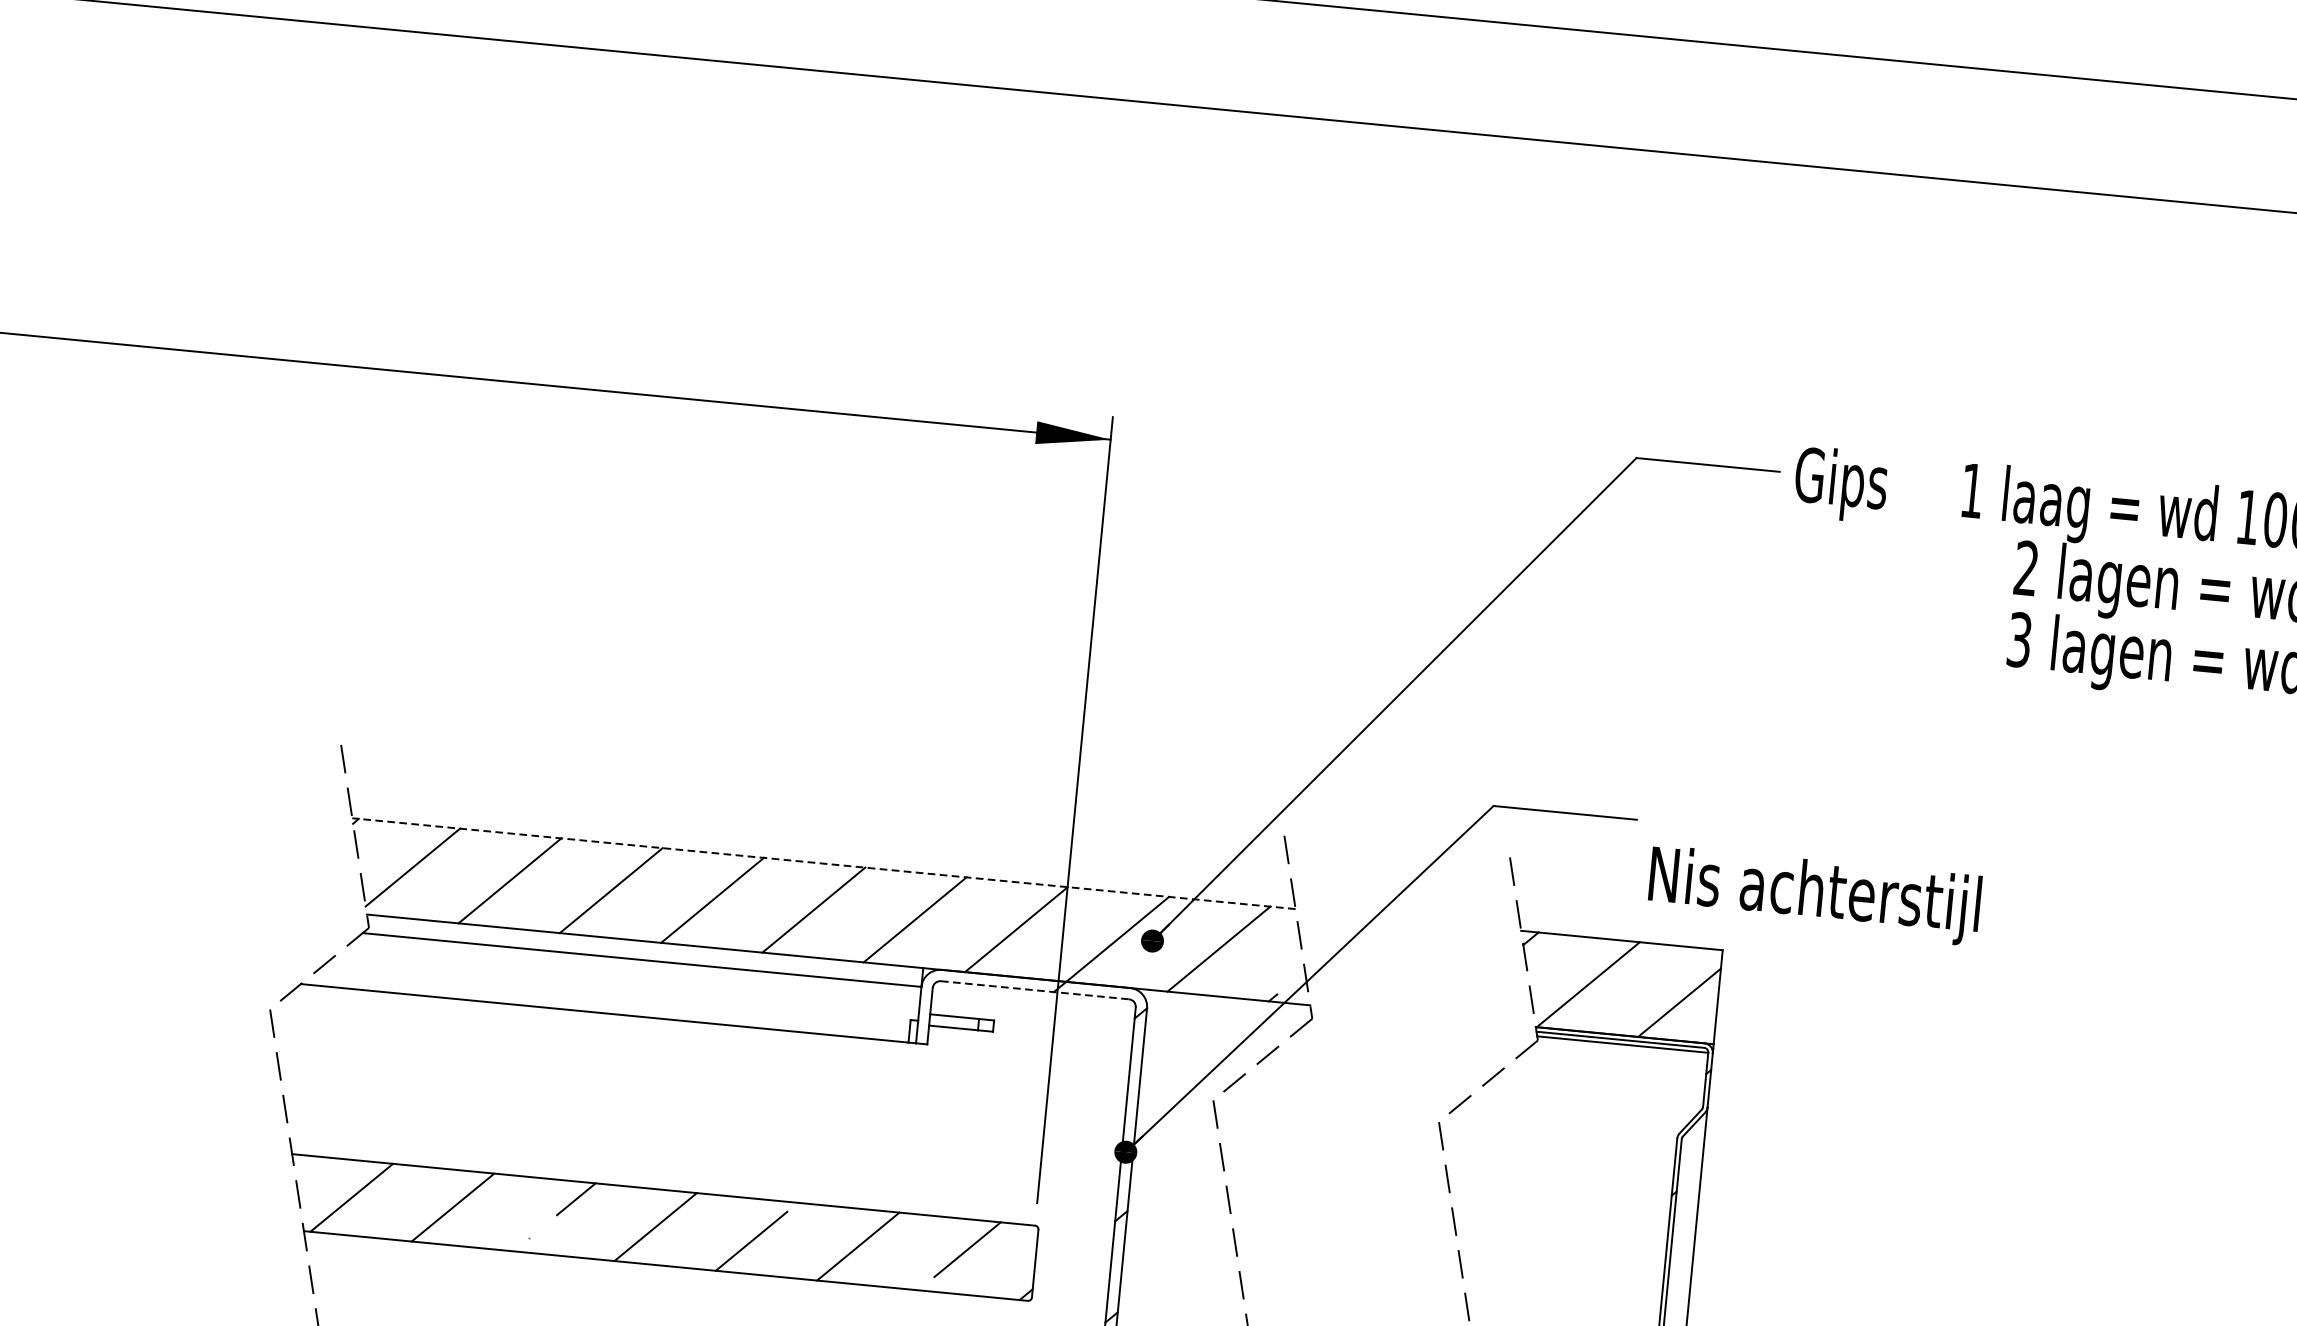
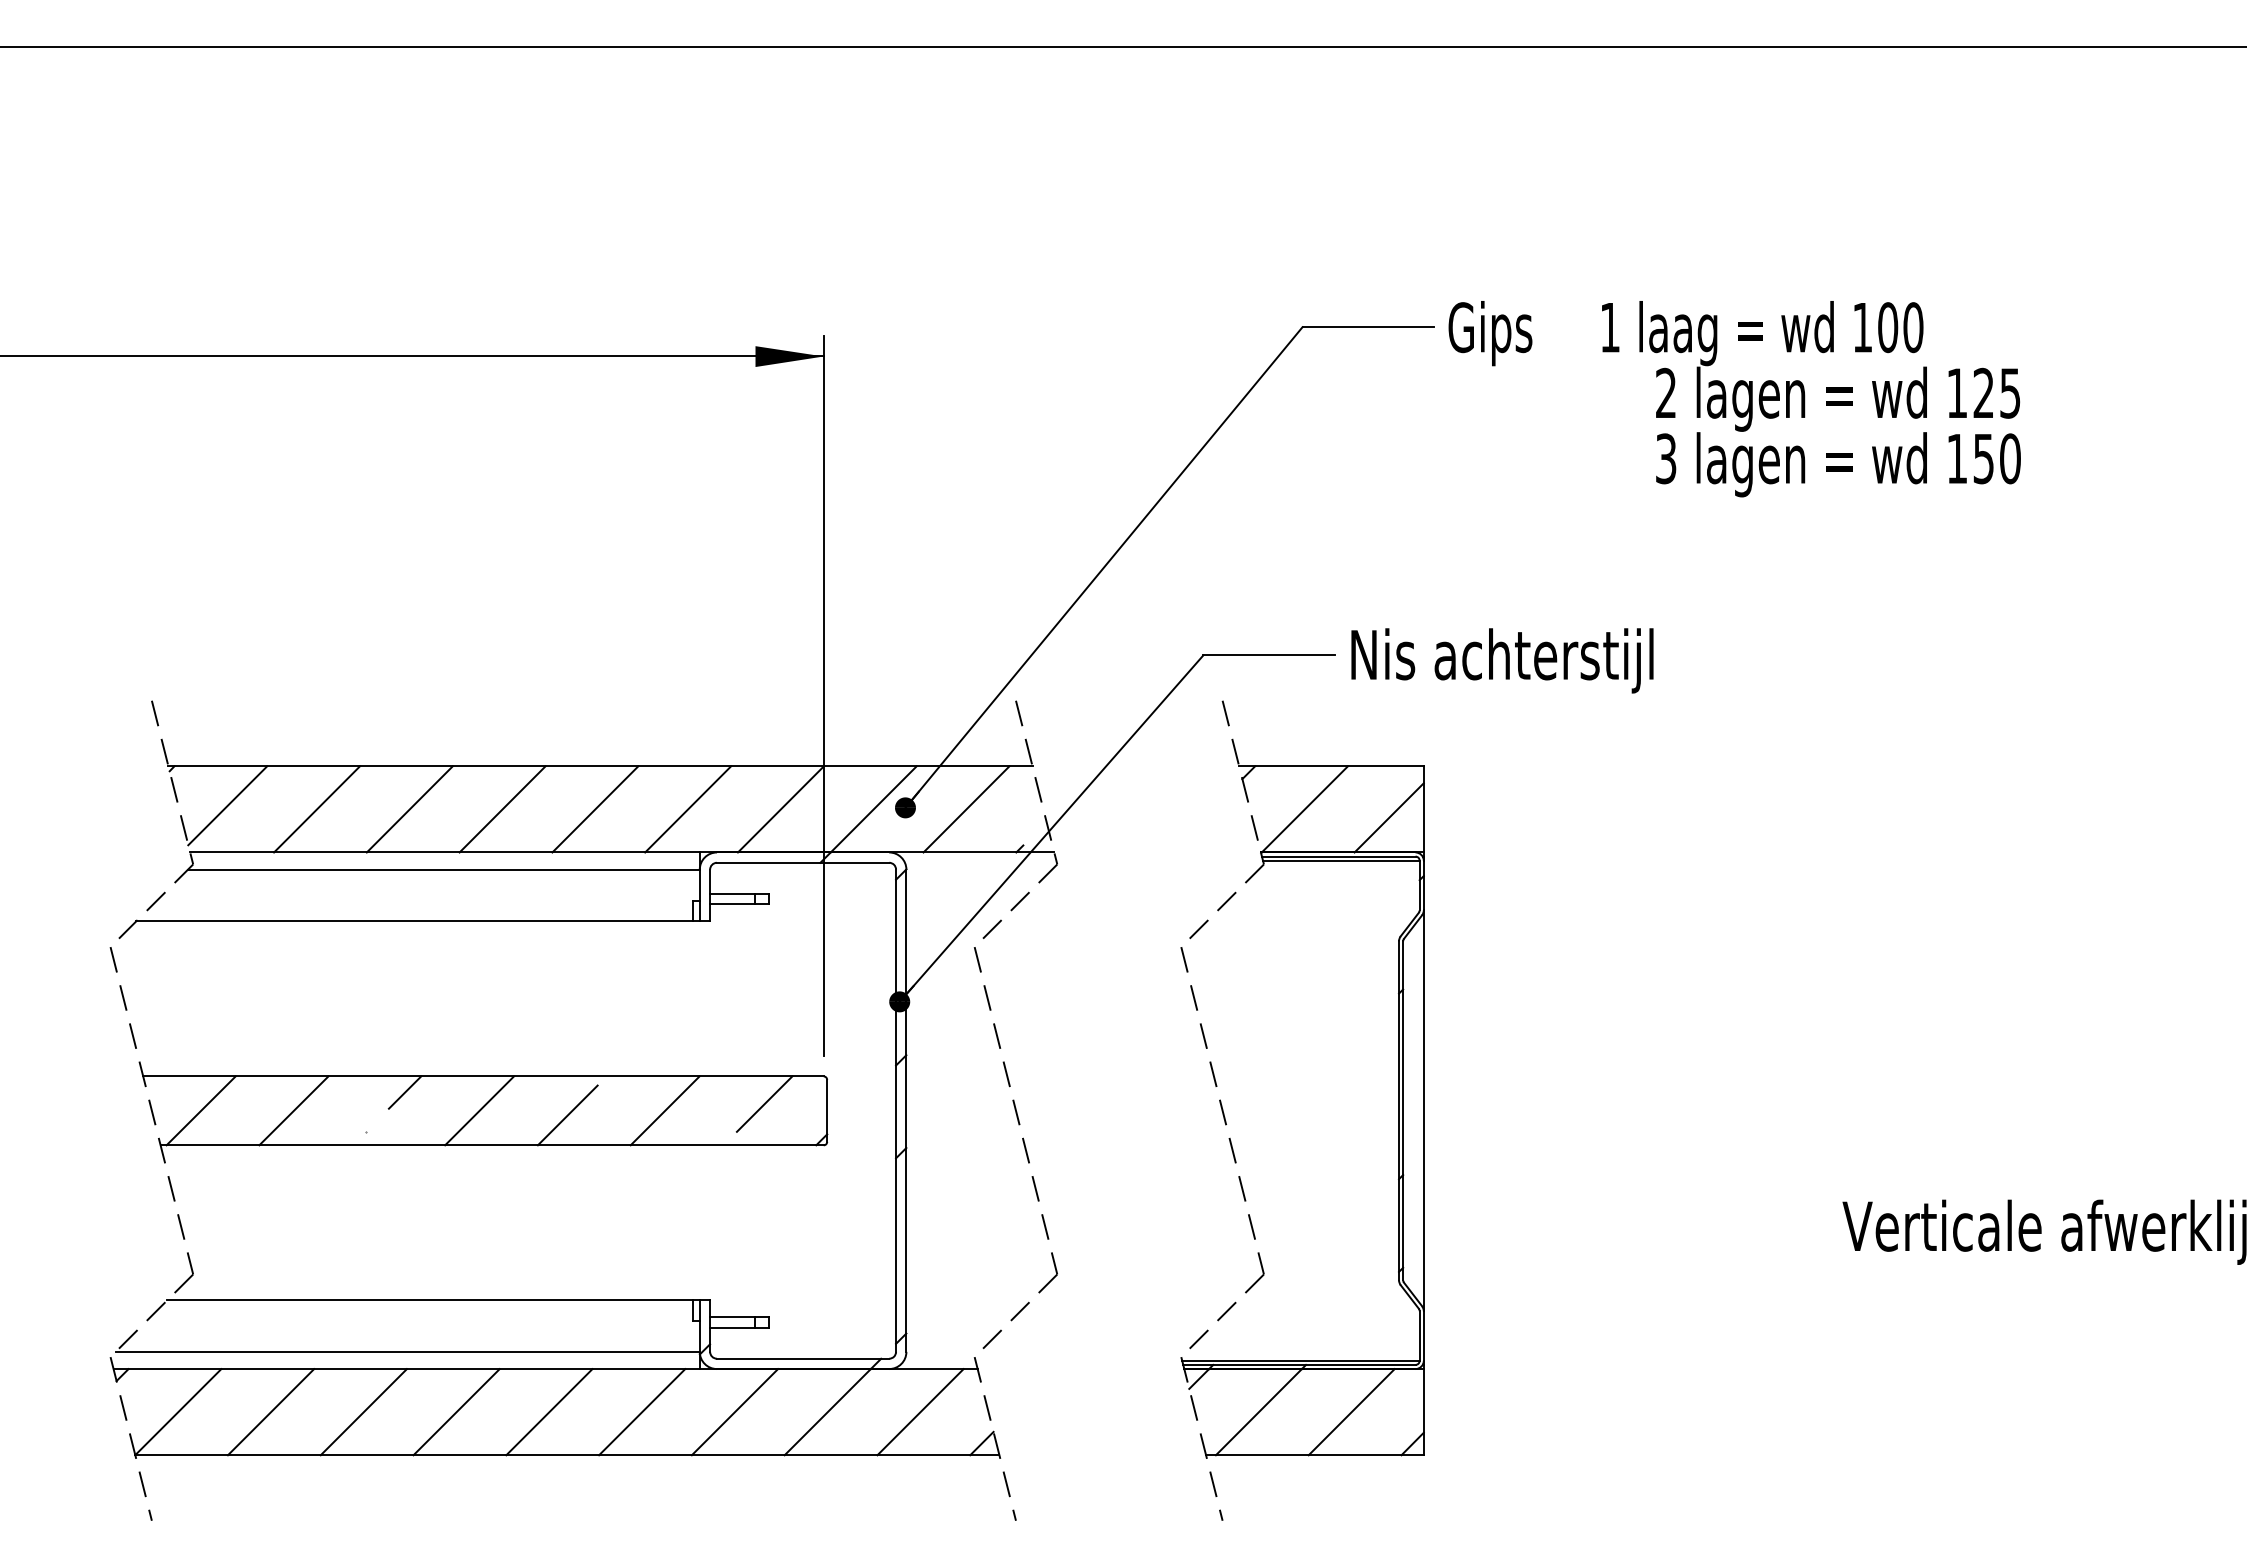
line: (823, 863) -> (600, 766), dashed -> solid
text: (1814, 895) -> (1502, 660), moved
line: (1035, 989) -> (803, 862), dashed -> solid

